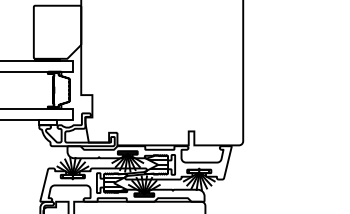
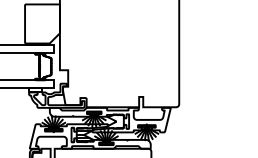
hatch: (156, 166) -> (115, 122), removed

